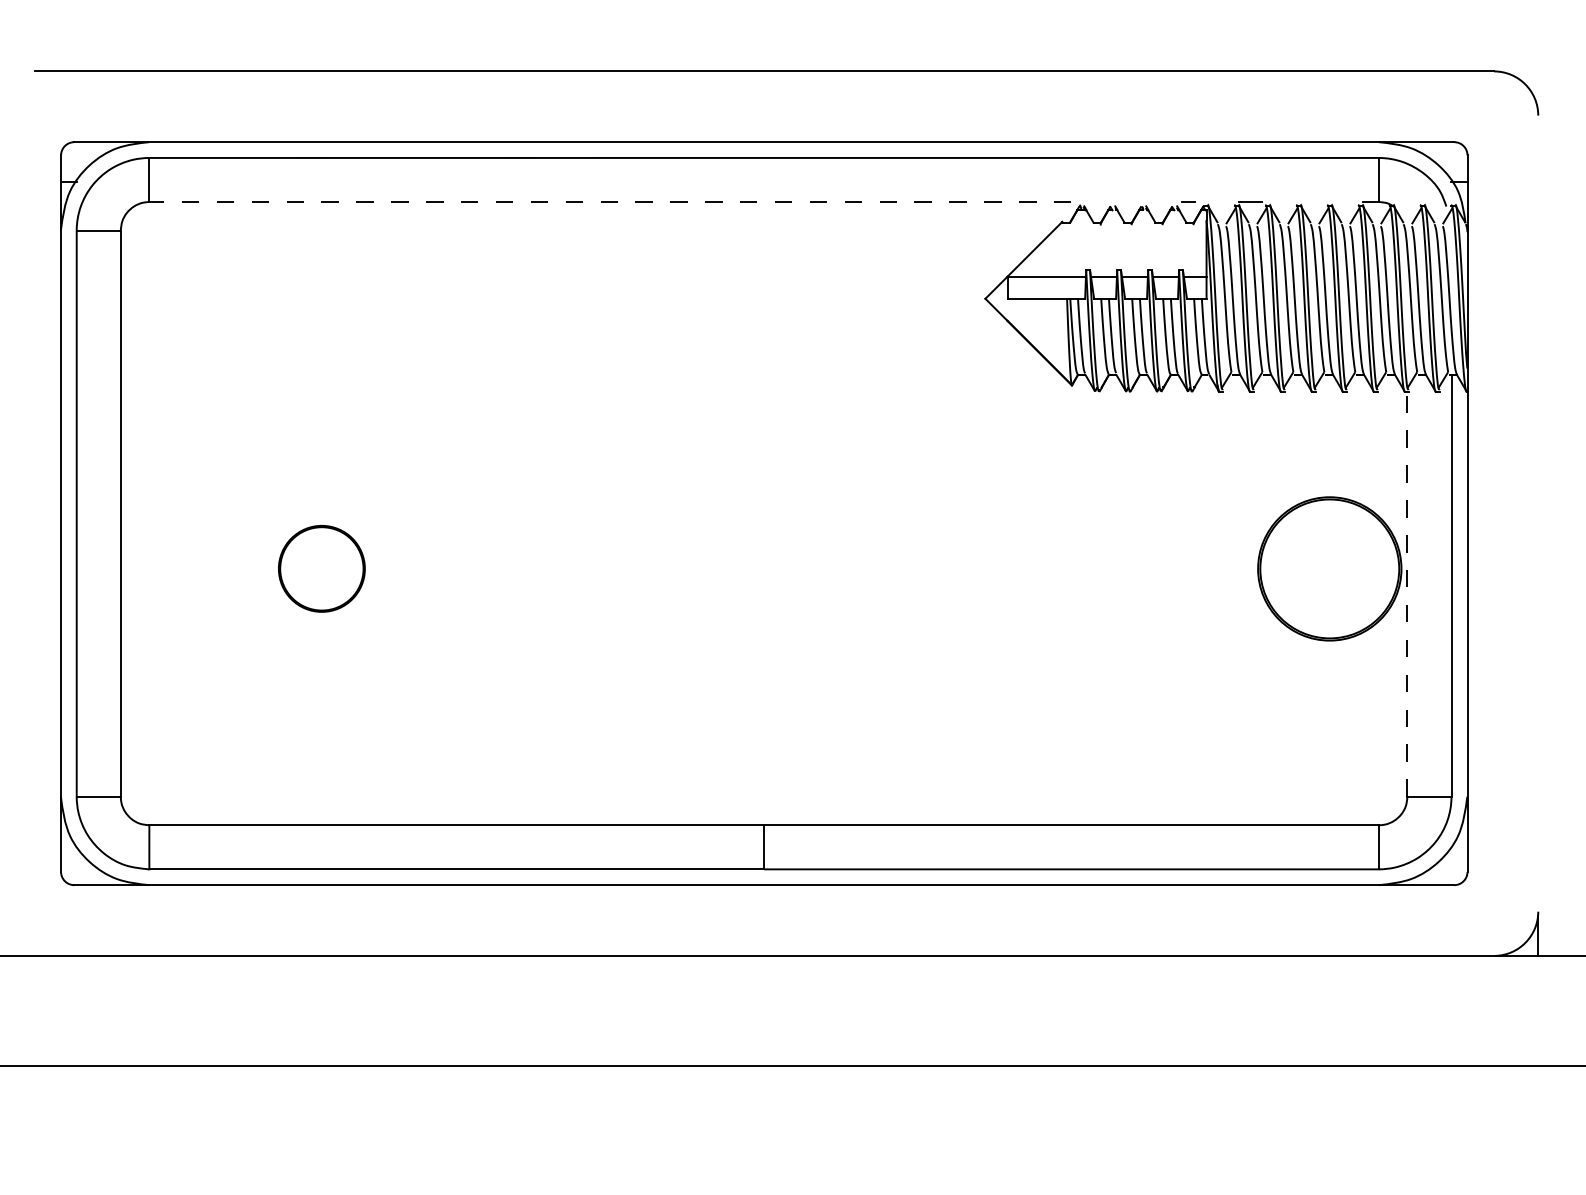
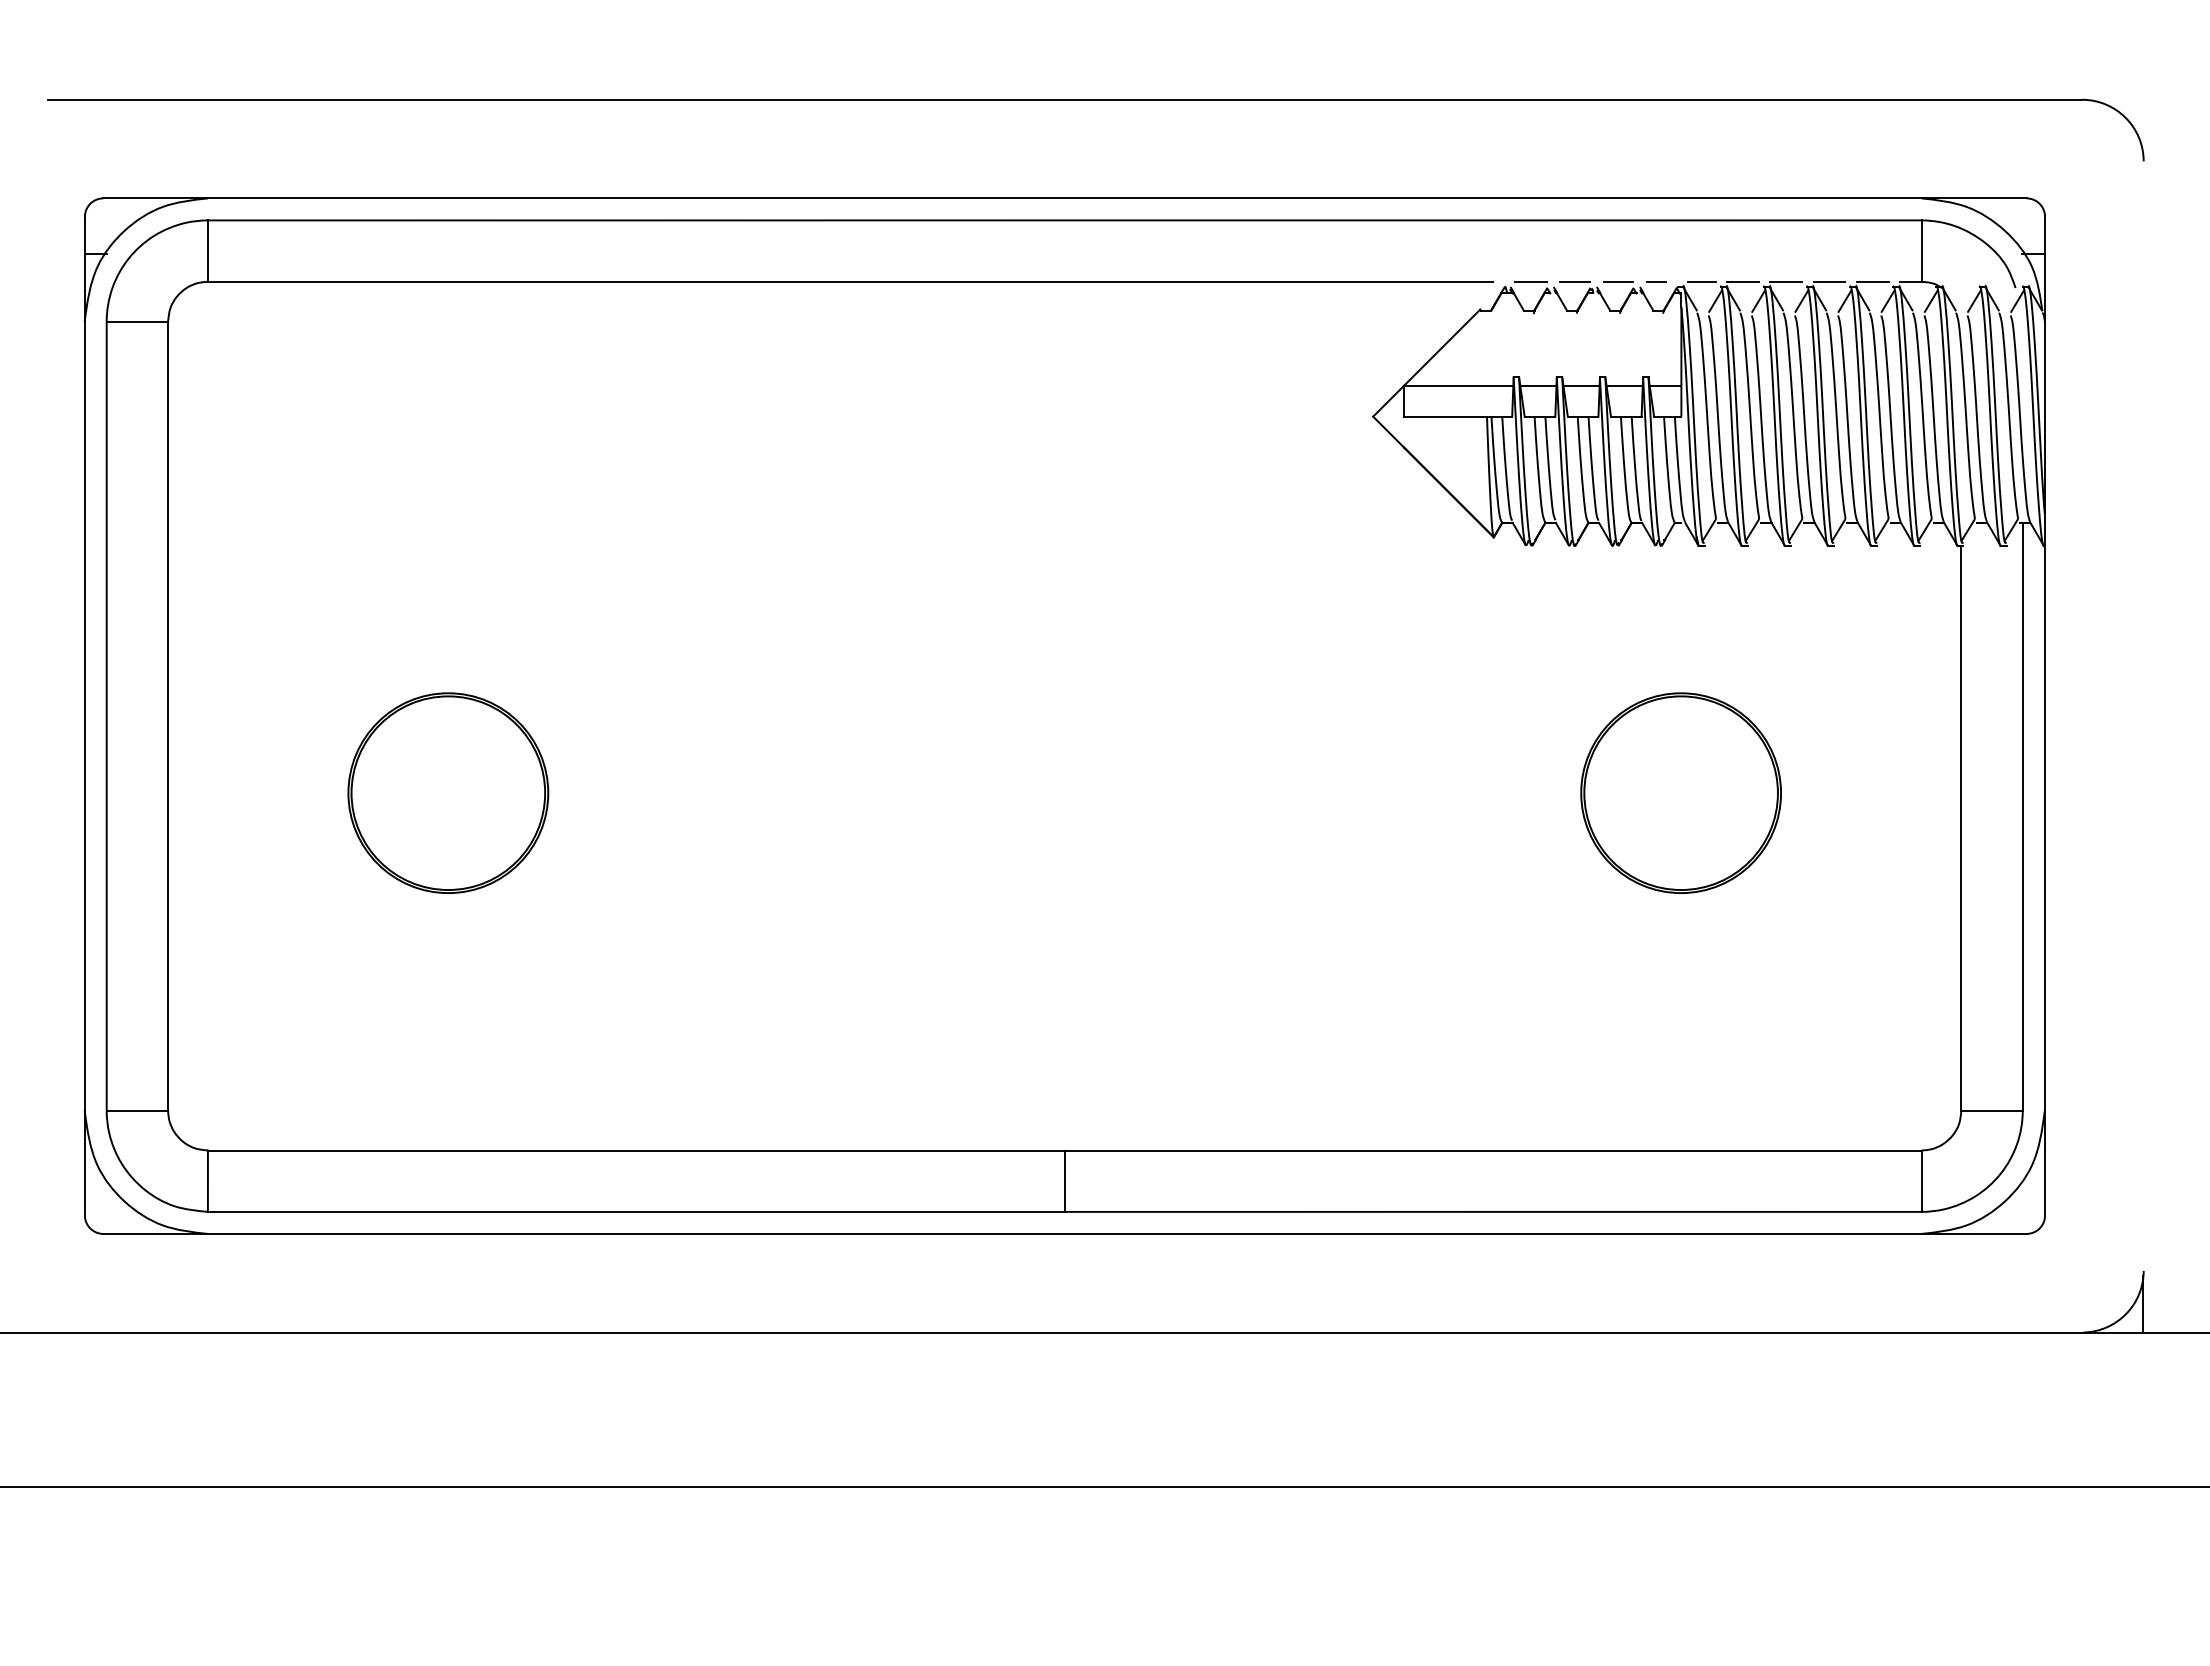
line: (610, 201) -> (850, 281), dashed -> solid
line: (1099, 201) -> (1531, 281), added
line: (1130, 201) -> (1575, 281), added
line: (1161, 201) -> (1618, 281), added
line: (1221, 201) -> (1702, 281), added
line: (1281, 201) -> (1786, 281), added
line: (1312, 201) -> (1829, 281), added
line: (1343, 201) -> (1872, 281), added
part: (321, 568) -> (448, 792), size x1.67
part: (1329, 568) -> (1680, 792), moved
line: (1407, 593) -> (1961, 827), dashed -> solid

